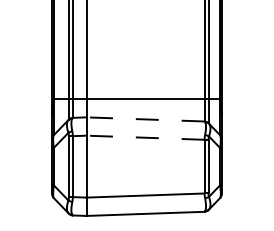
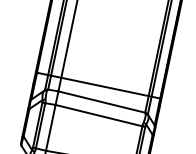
line: (145, 119) -> (101, 102), dashed -> solid
line: (145, 137) -> (98, 115), dashed -> solid

